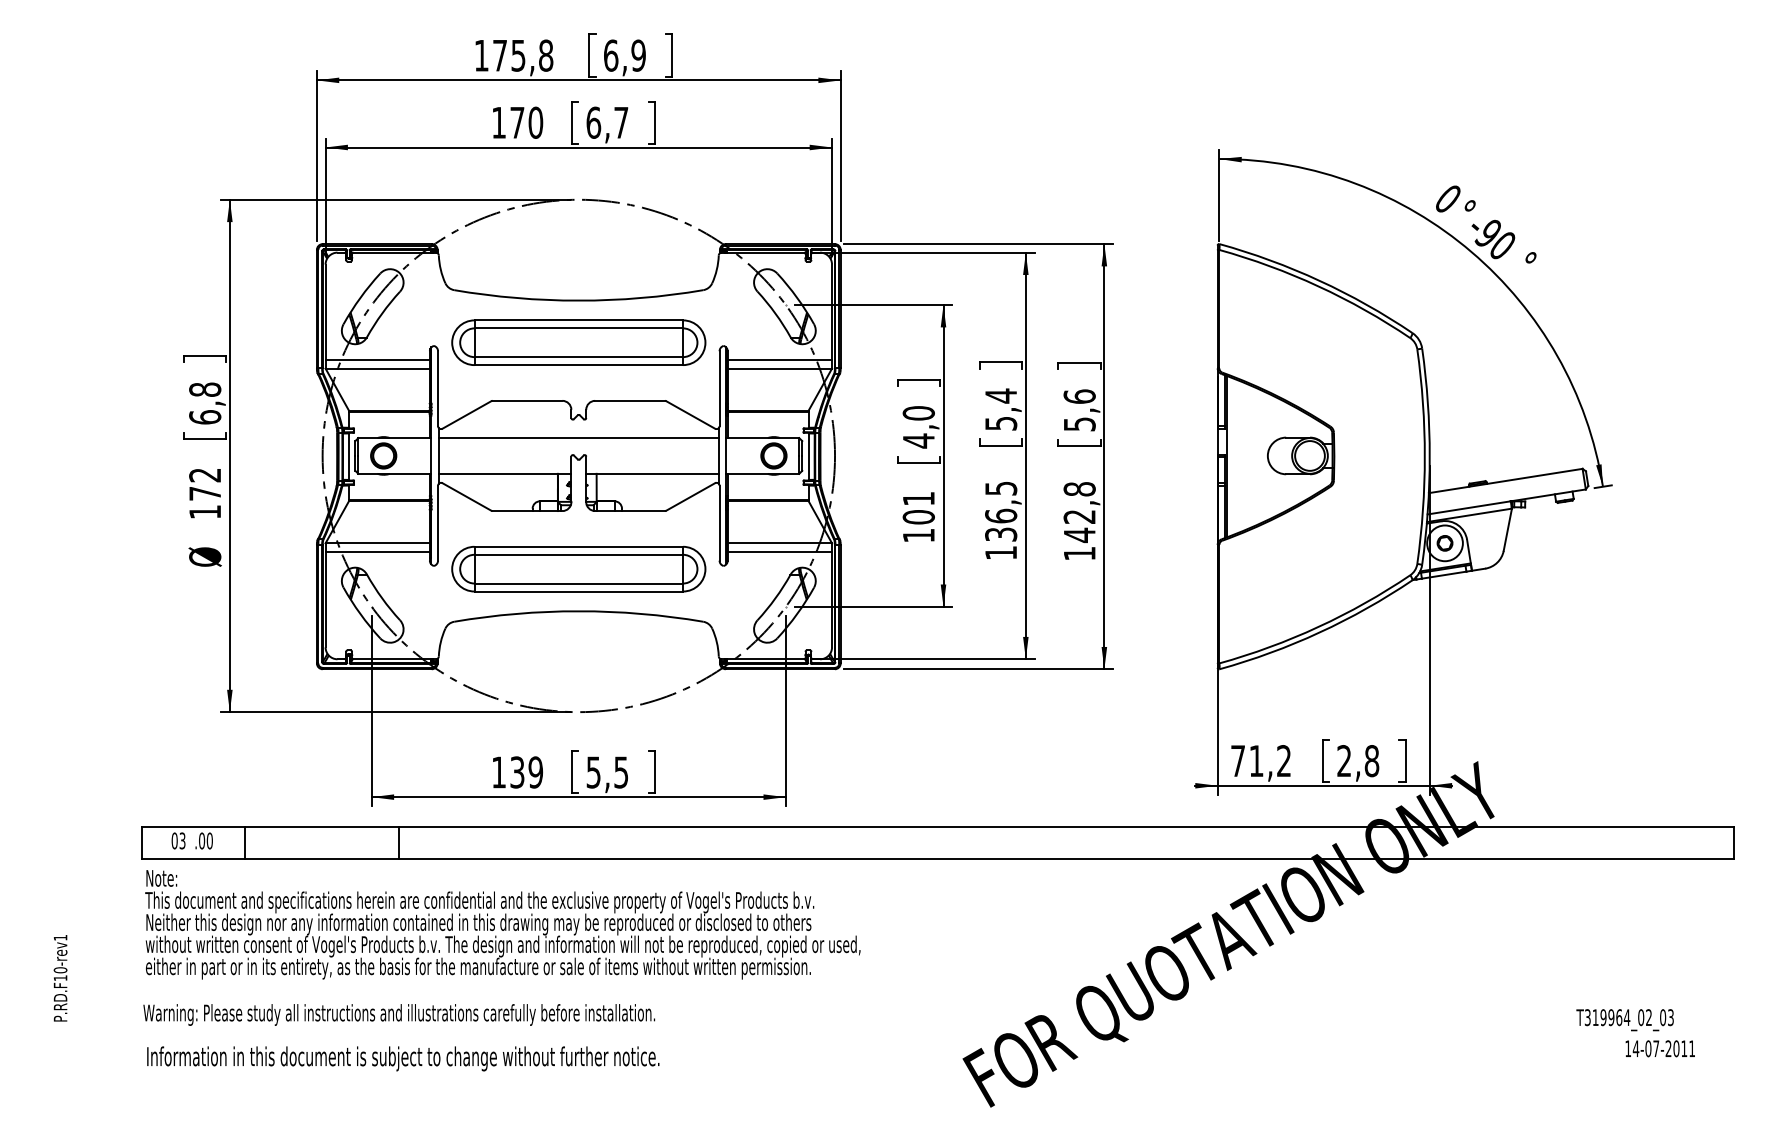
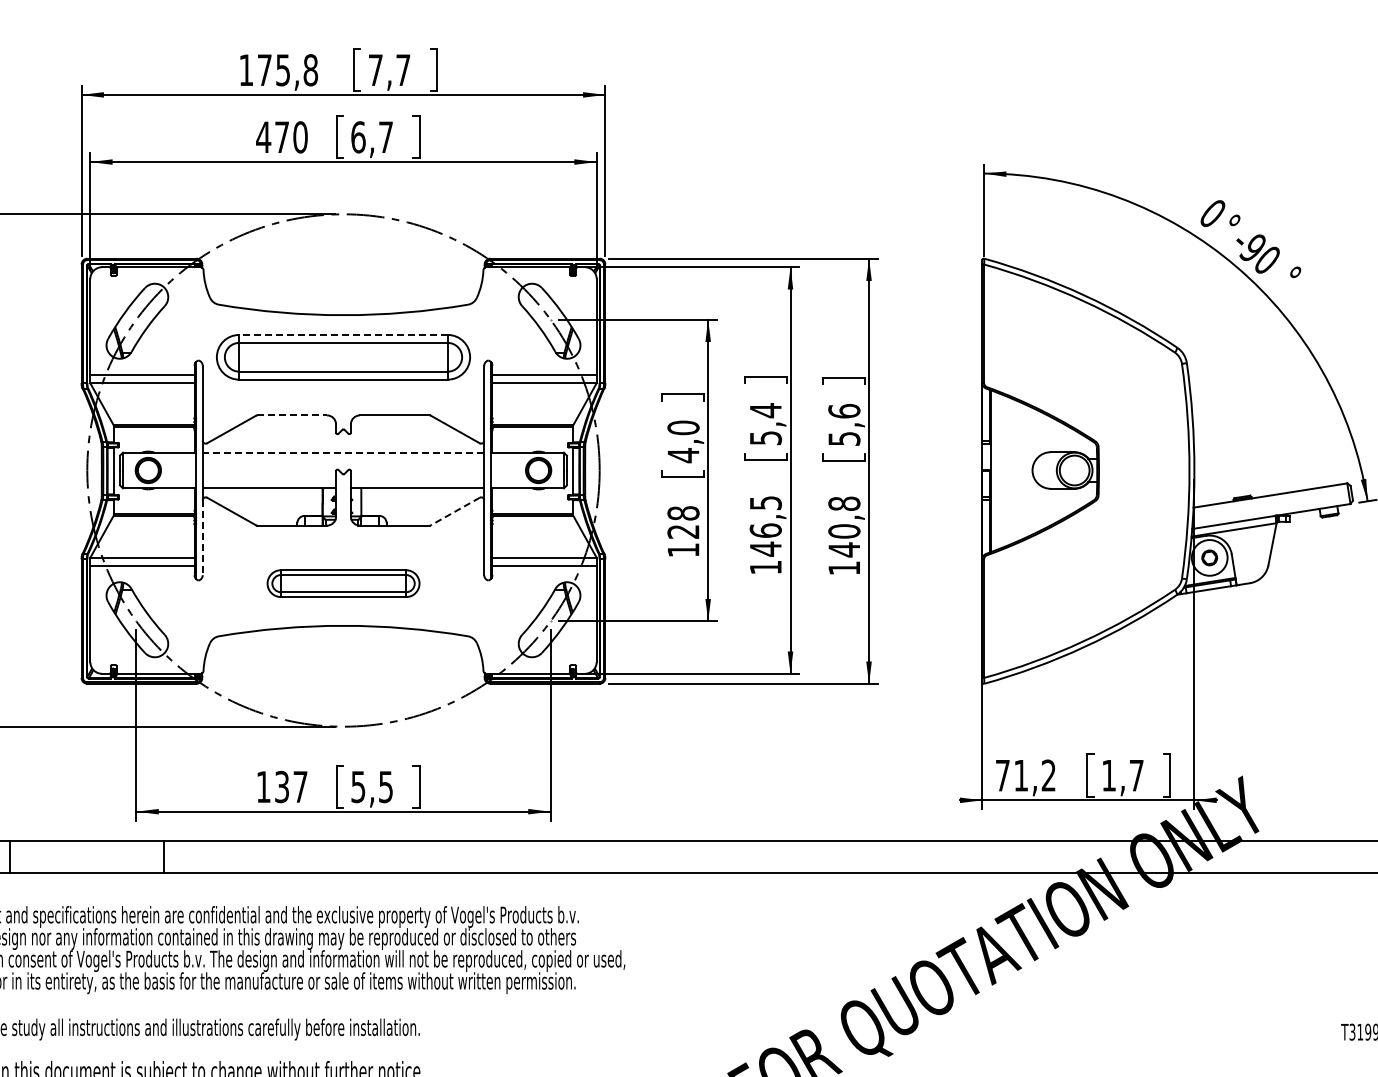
text: (624, 55) -> (389, 70), 6,9 -> 7,7
text: (498, 122) -> (263, 137), 170 -> 470
line: (578, 320) -> (343, 335), solid -> dashed
line: (527, 400) -> (292, 415), solid -> dashed
line: (578, 438) -> (343, 453), solid -> dashed
line: (690, 497) -> (455, 512), solid -> dashed
text: (918, 507) -> (683, 522), 101 -> 128
text: (1079, 516) -> (844, 531), 142,8 -> 140,8
line: (438, 523) -> (203, 538), solid -> dashed
text: (1001, 534) -> (766, 549), 136,5 -> 146,5
part: (578, 568) -> (343, 583), size x0.6
text: (1358, 761) -> (1123, 776), 2,8 -> 1,7
text: (535, 772) -> (300, 787), 139 -> 137

